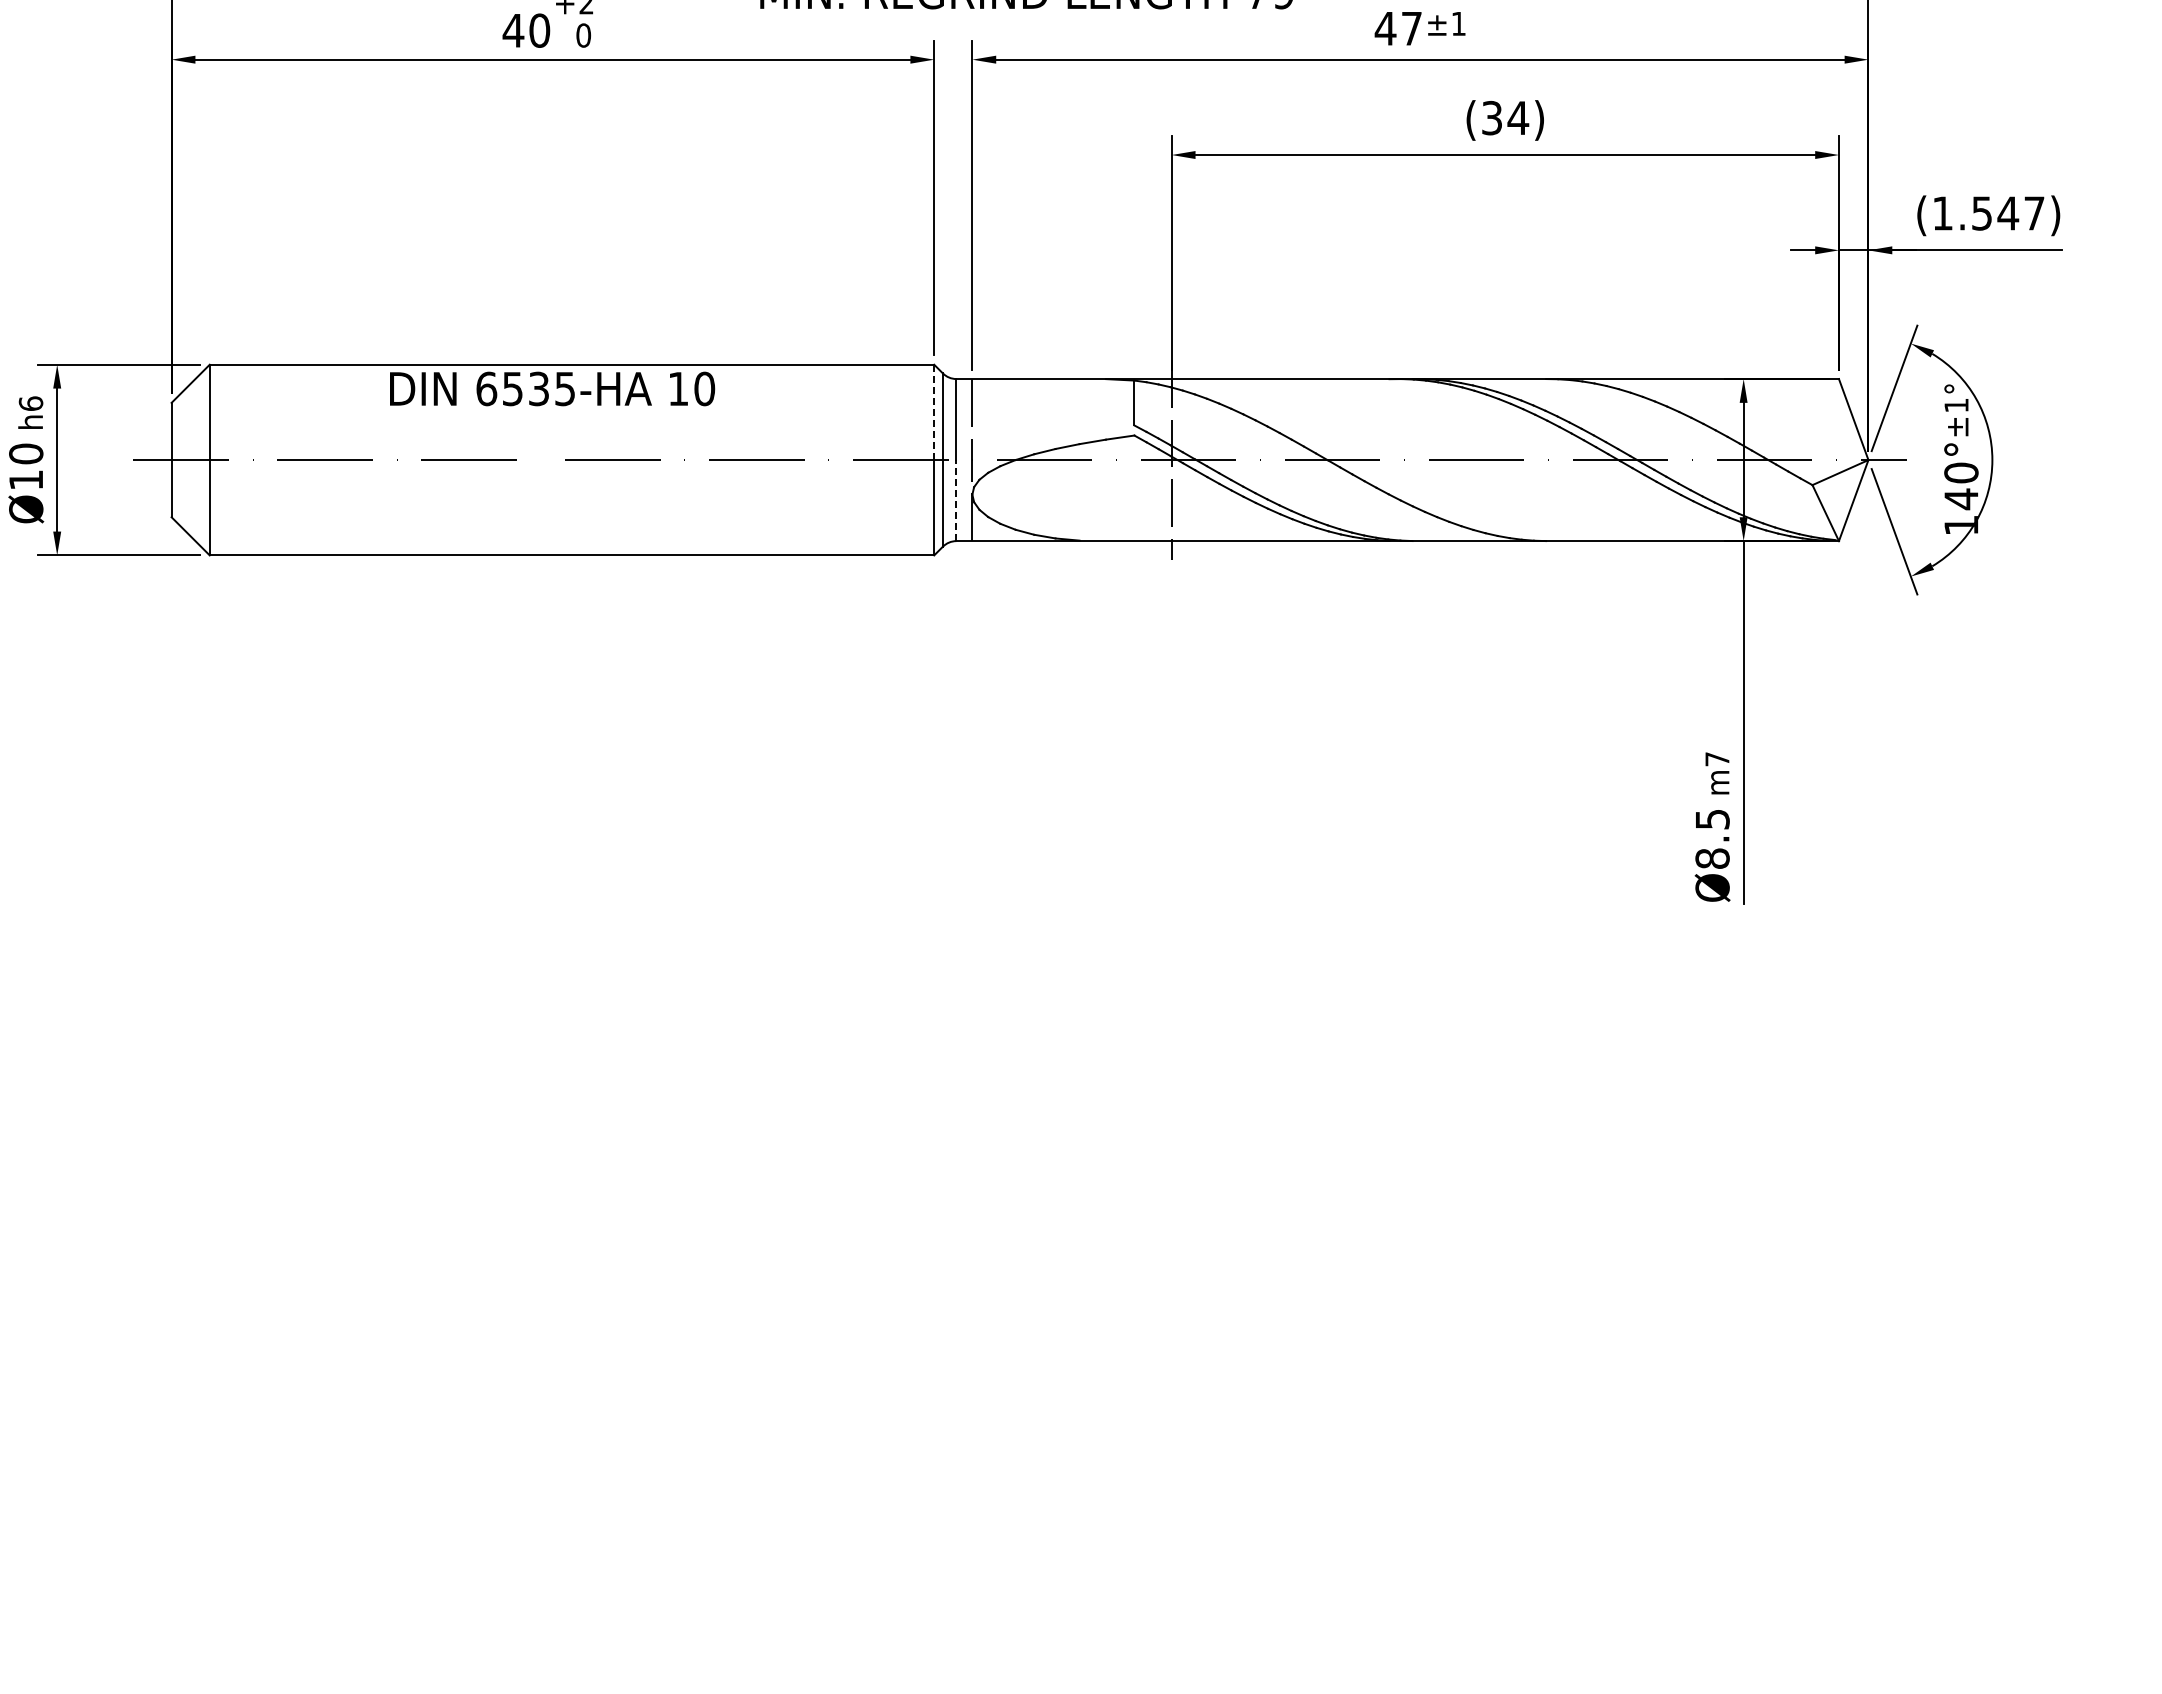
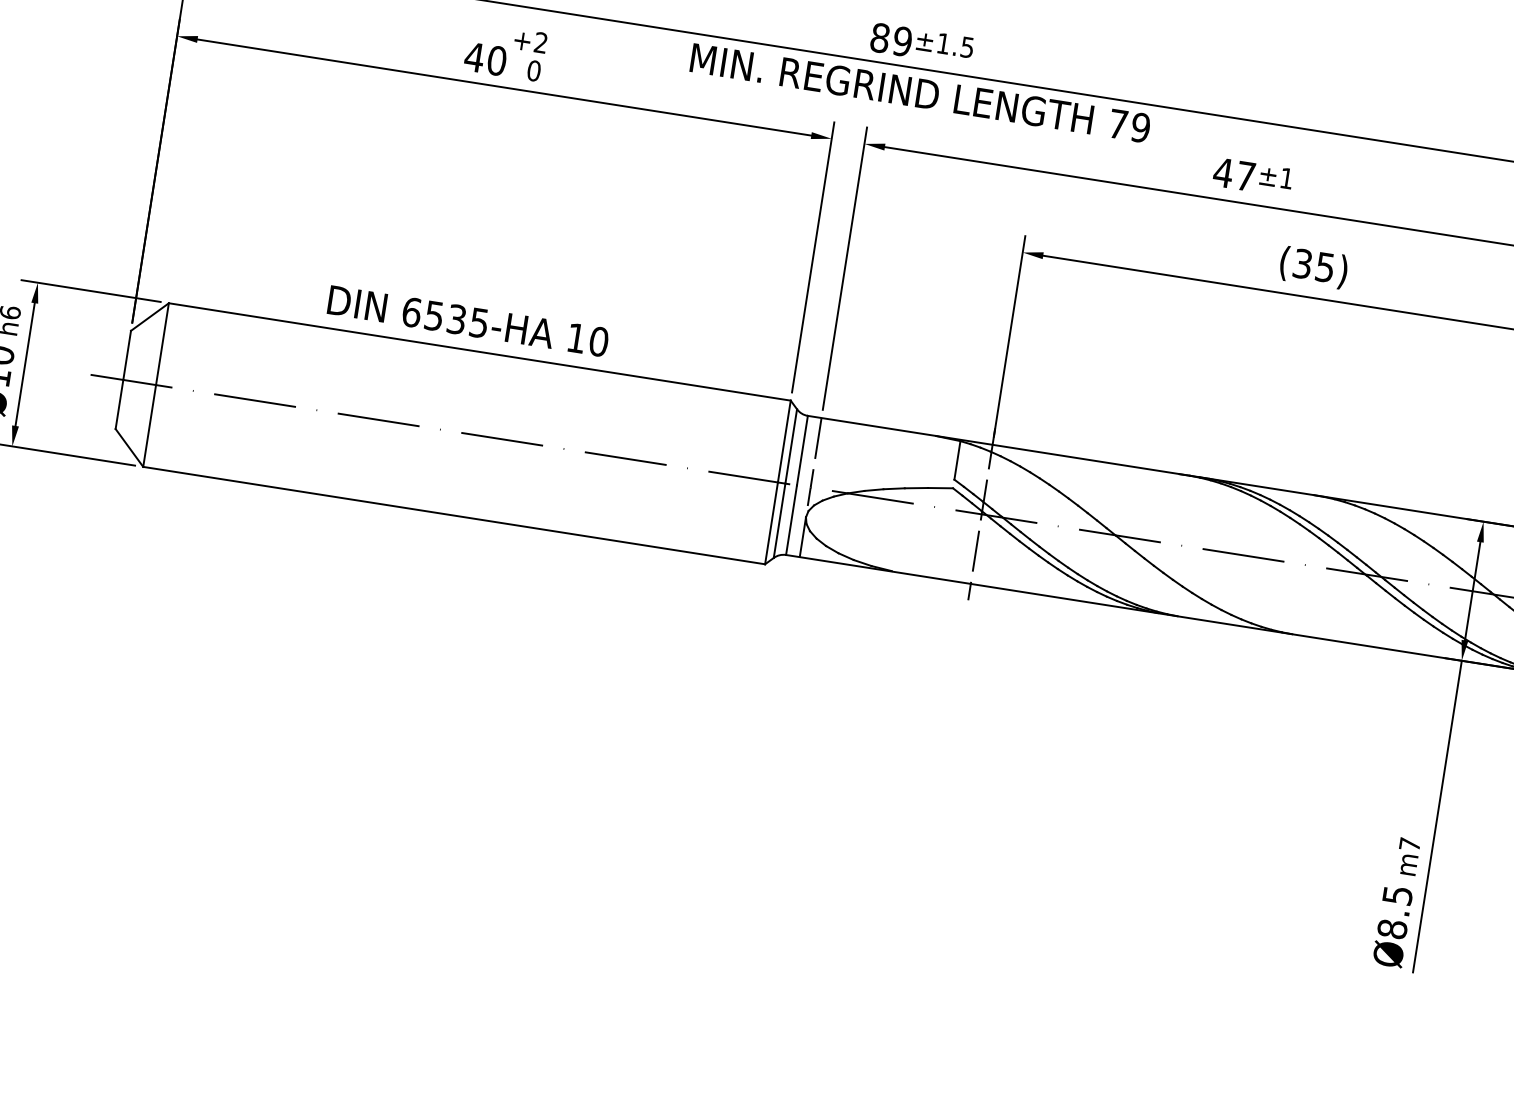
text: (1518, 118) -> (1325, 267), (34) -> (35)
text: (552, 388) -> (468, 320), moved
line: (934, 412) -> (784, 441), dashed -> solid
line: (956, 500) -> (791, 520), dashed -> solid

